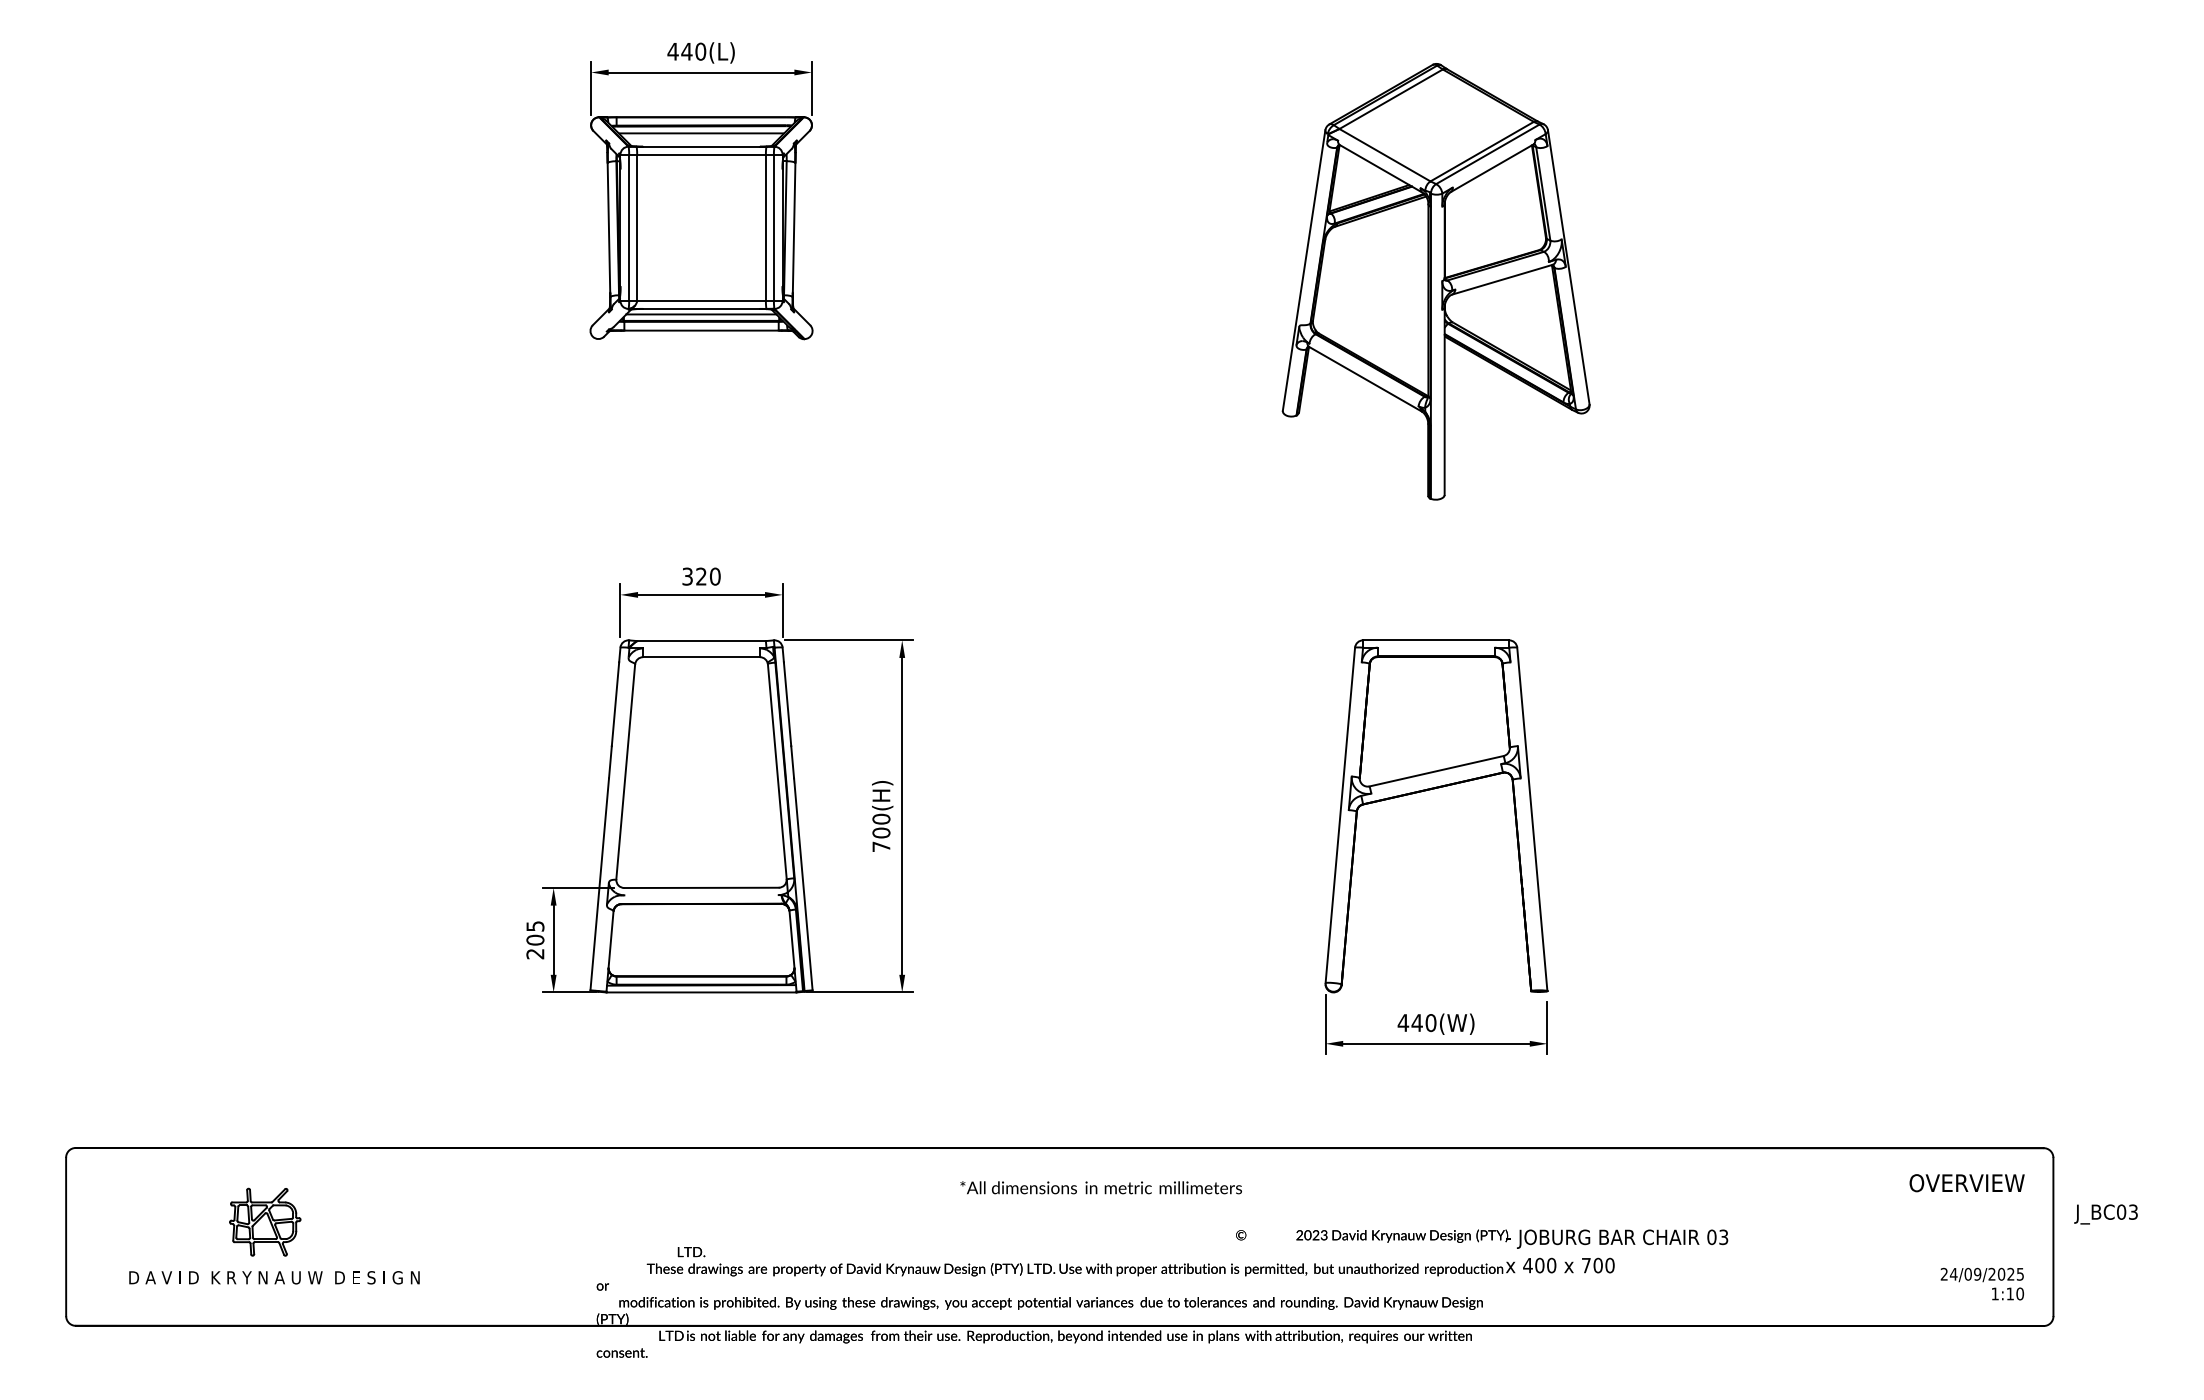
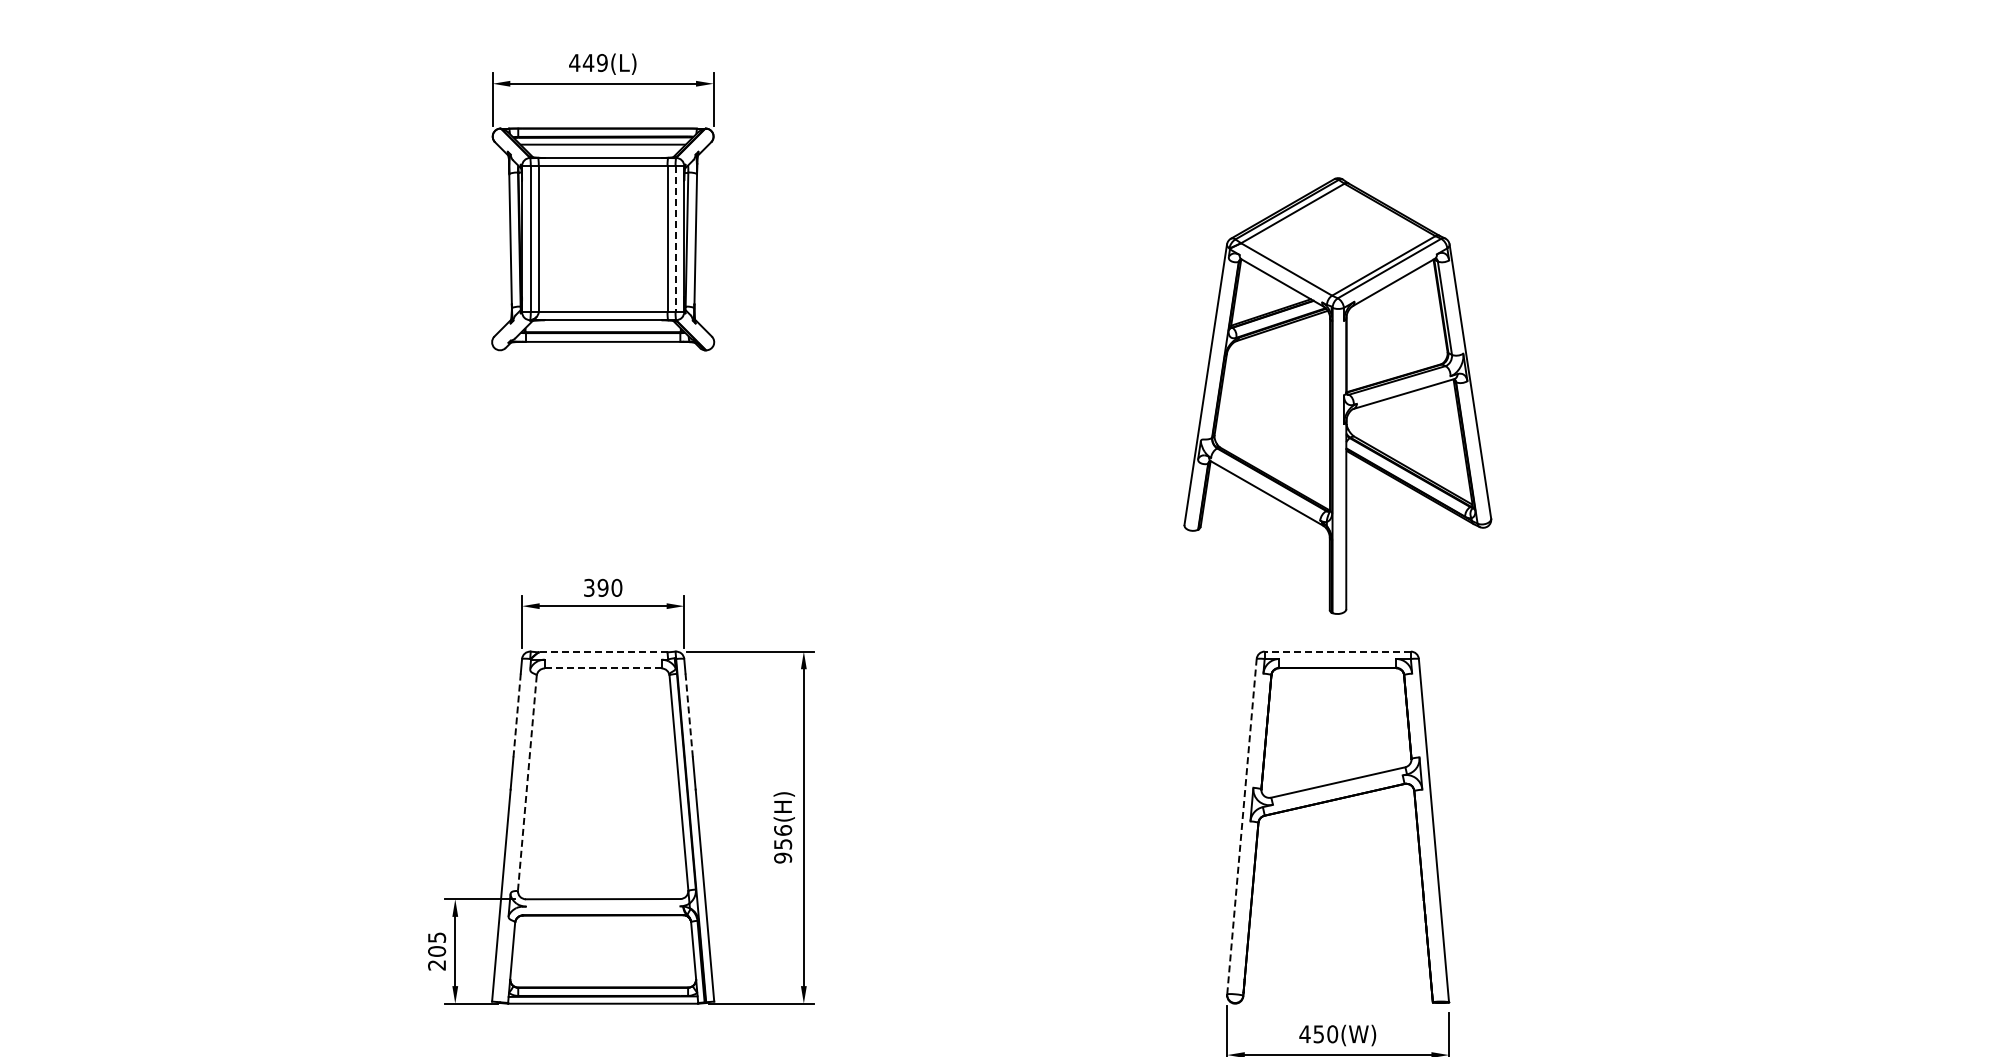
text: (700, 51) -> (602, 62), 440(L) -> 449(L)
line: (773, 228) -> (675, 239), solid -> dashed
part: (1435, 281) -> (1337, 395), moved
line: (701, 314) -> (603, 325), removed
text: (701, 576) -> (603, 587), 320 -> 390
line: (1435, 640) -> (1337, 651), solid -> dashed
line: (701, 641) -> (603, 652), solid -> dashed
line: (702, 657) -> (604, 668), solid -> dashed
line: (615, 704) -> (517, 715), solid -> dashed
line: (787, 704) -> (689, 715), solid -> dashed
line: (625, 771) -> (527, 782), solid -> dashed
line: (1340, 814) -> (1242, 825), solid -> dashed
text: (881, 832) -> (783, 843), 700(H) -> 956(H)
text: (1416, 1023) -> (1318, 1034), 440(W) -> 450(W)

